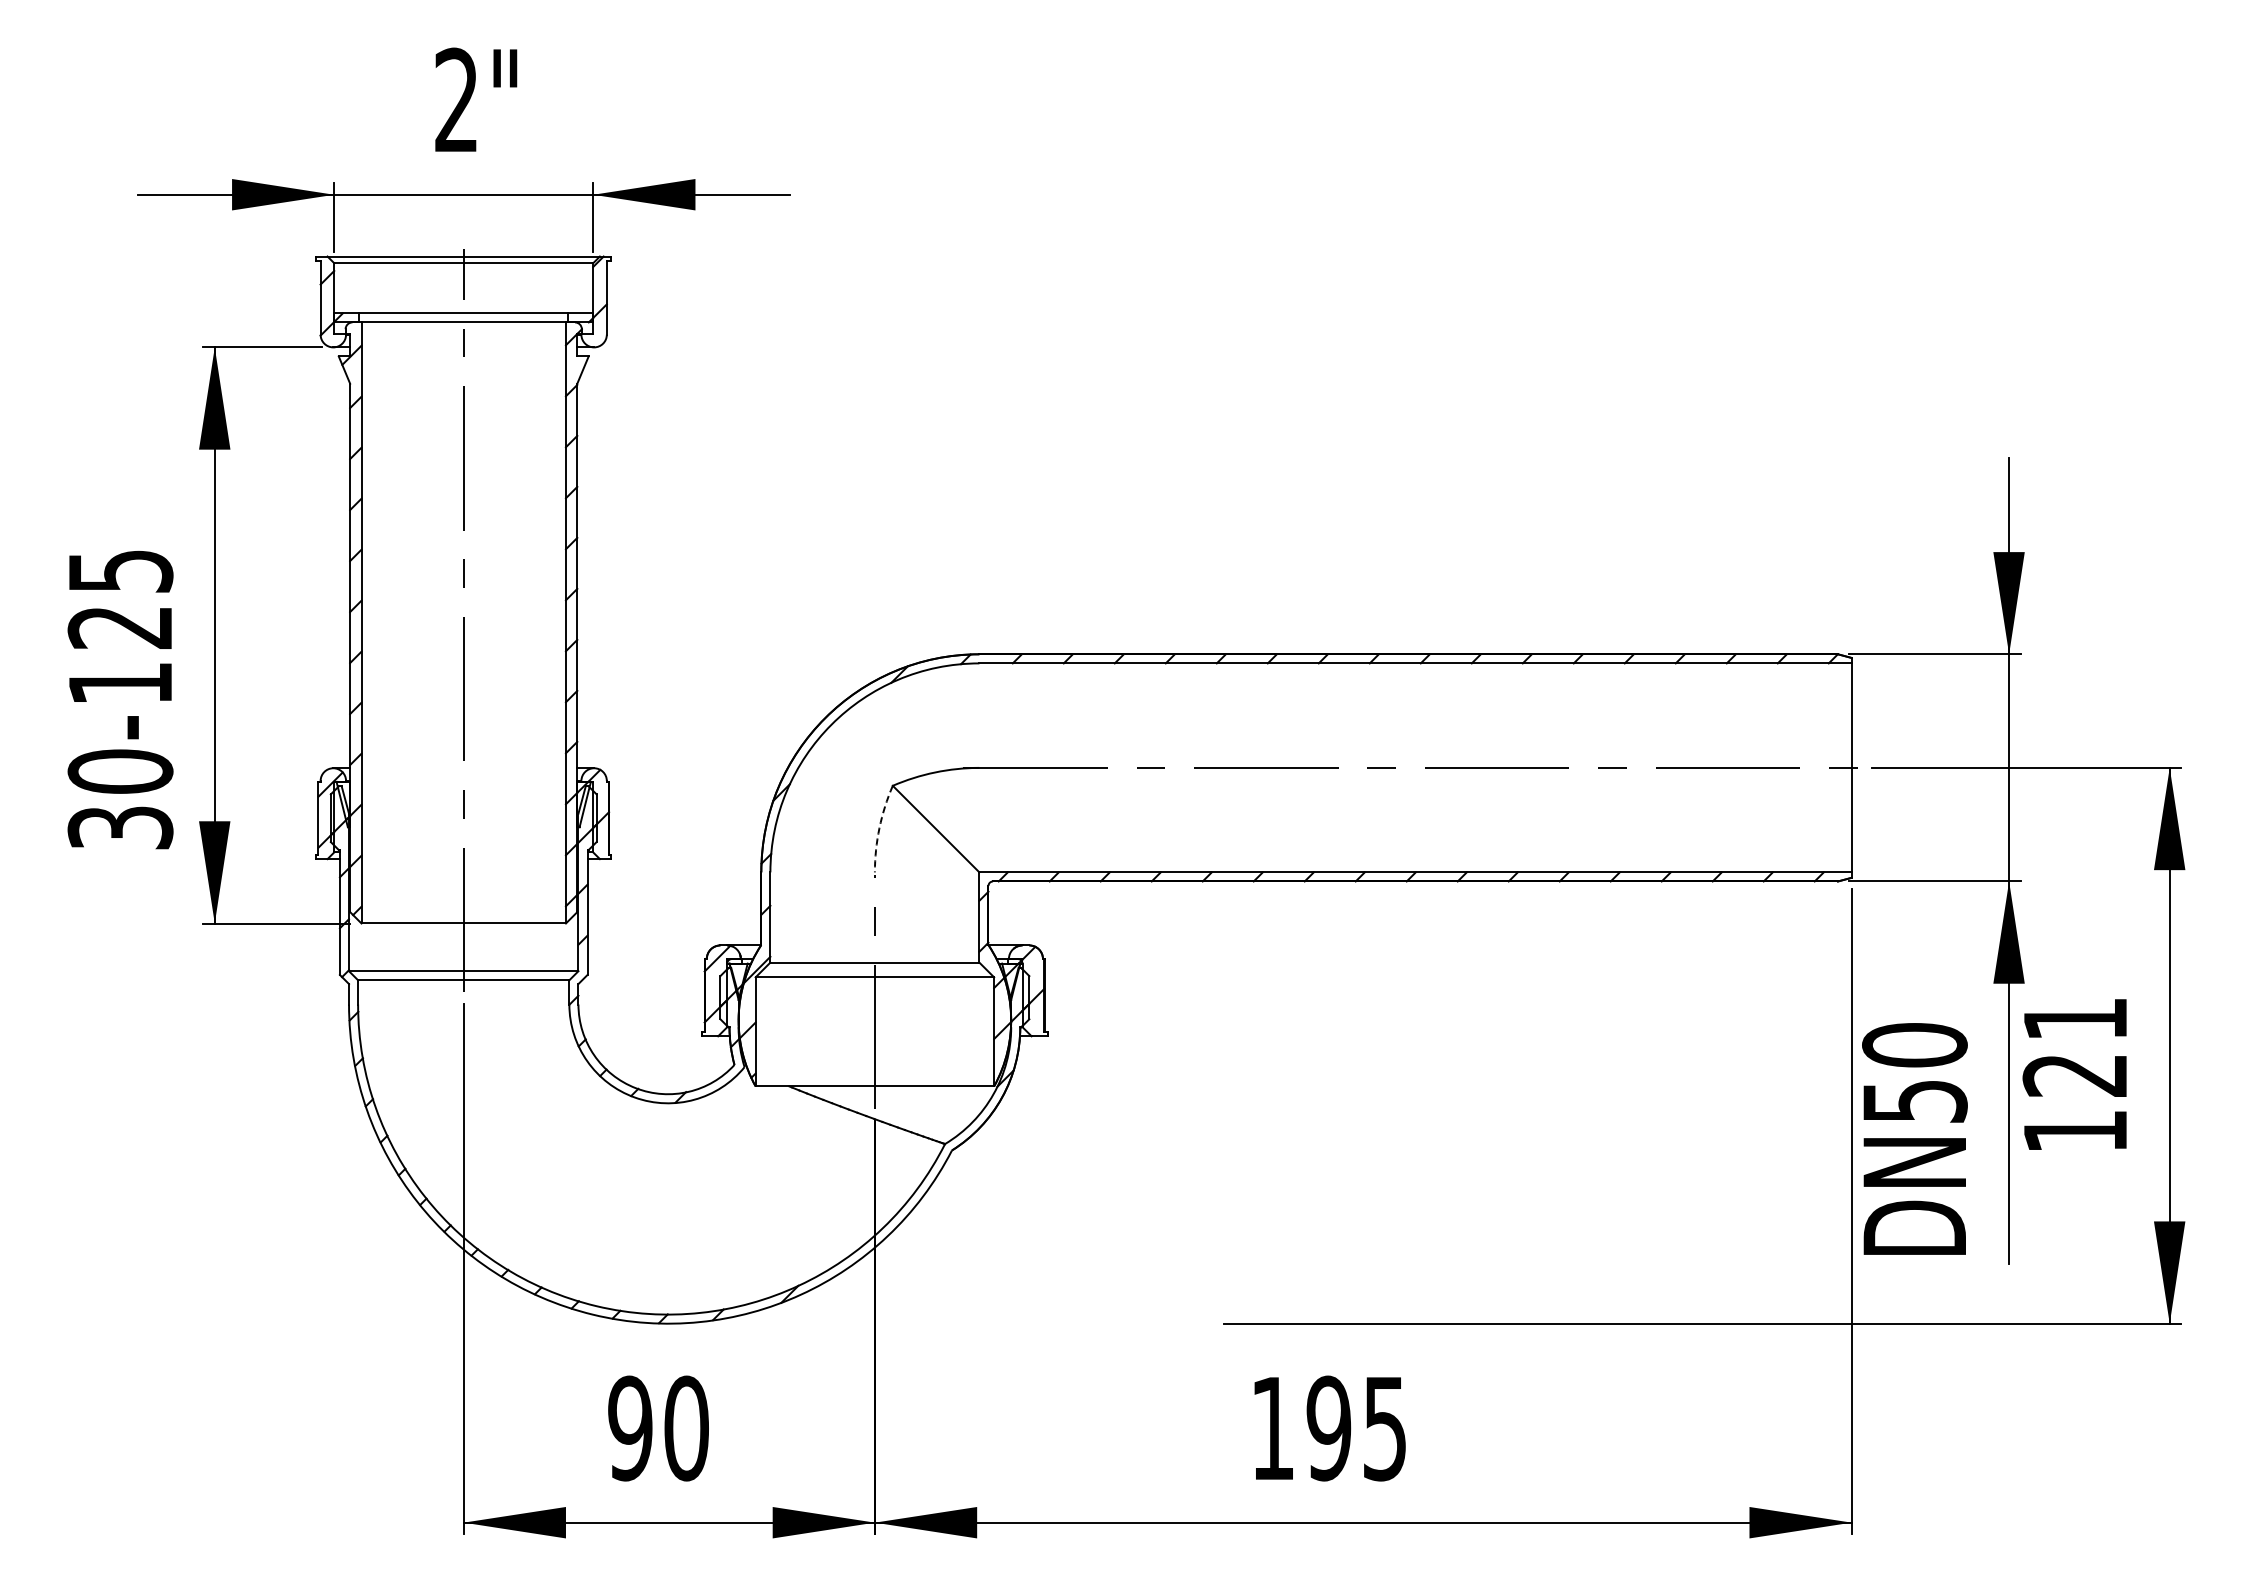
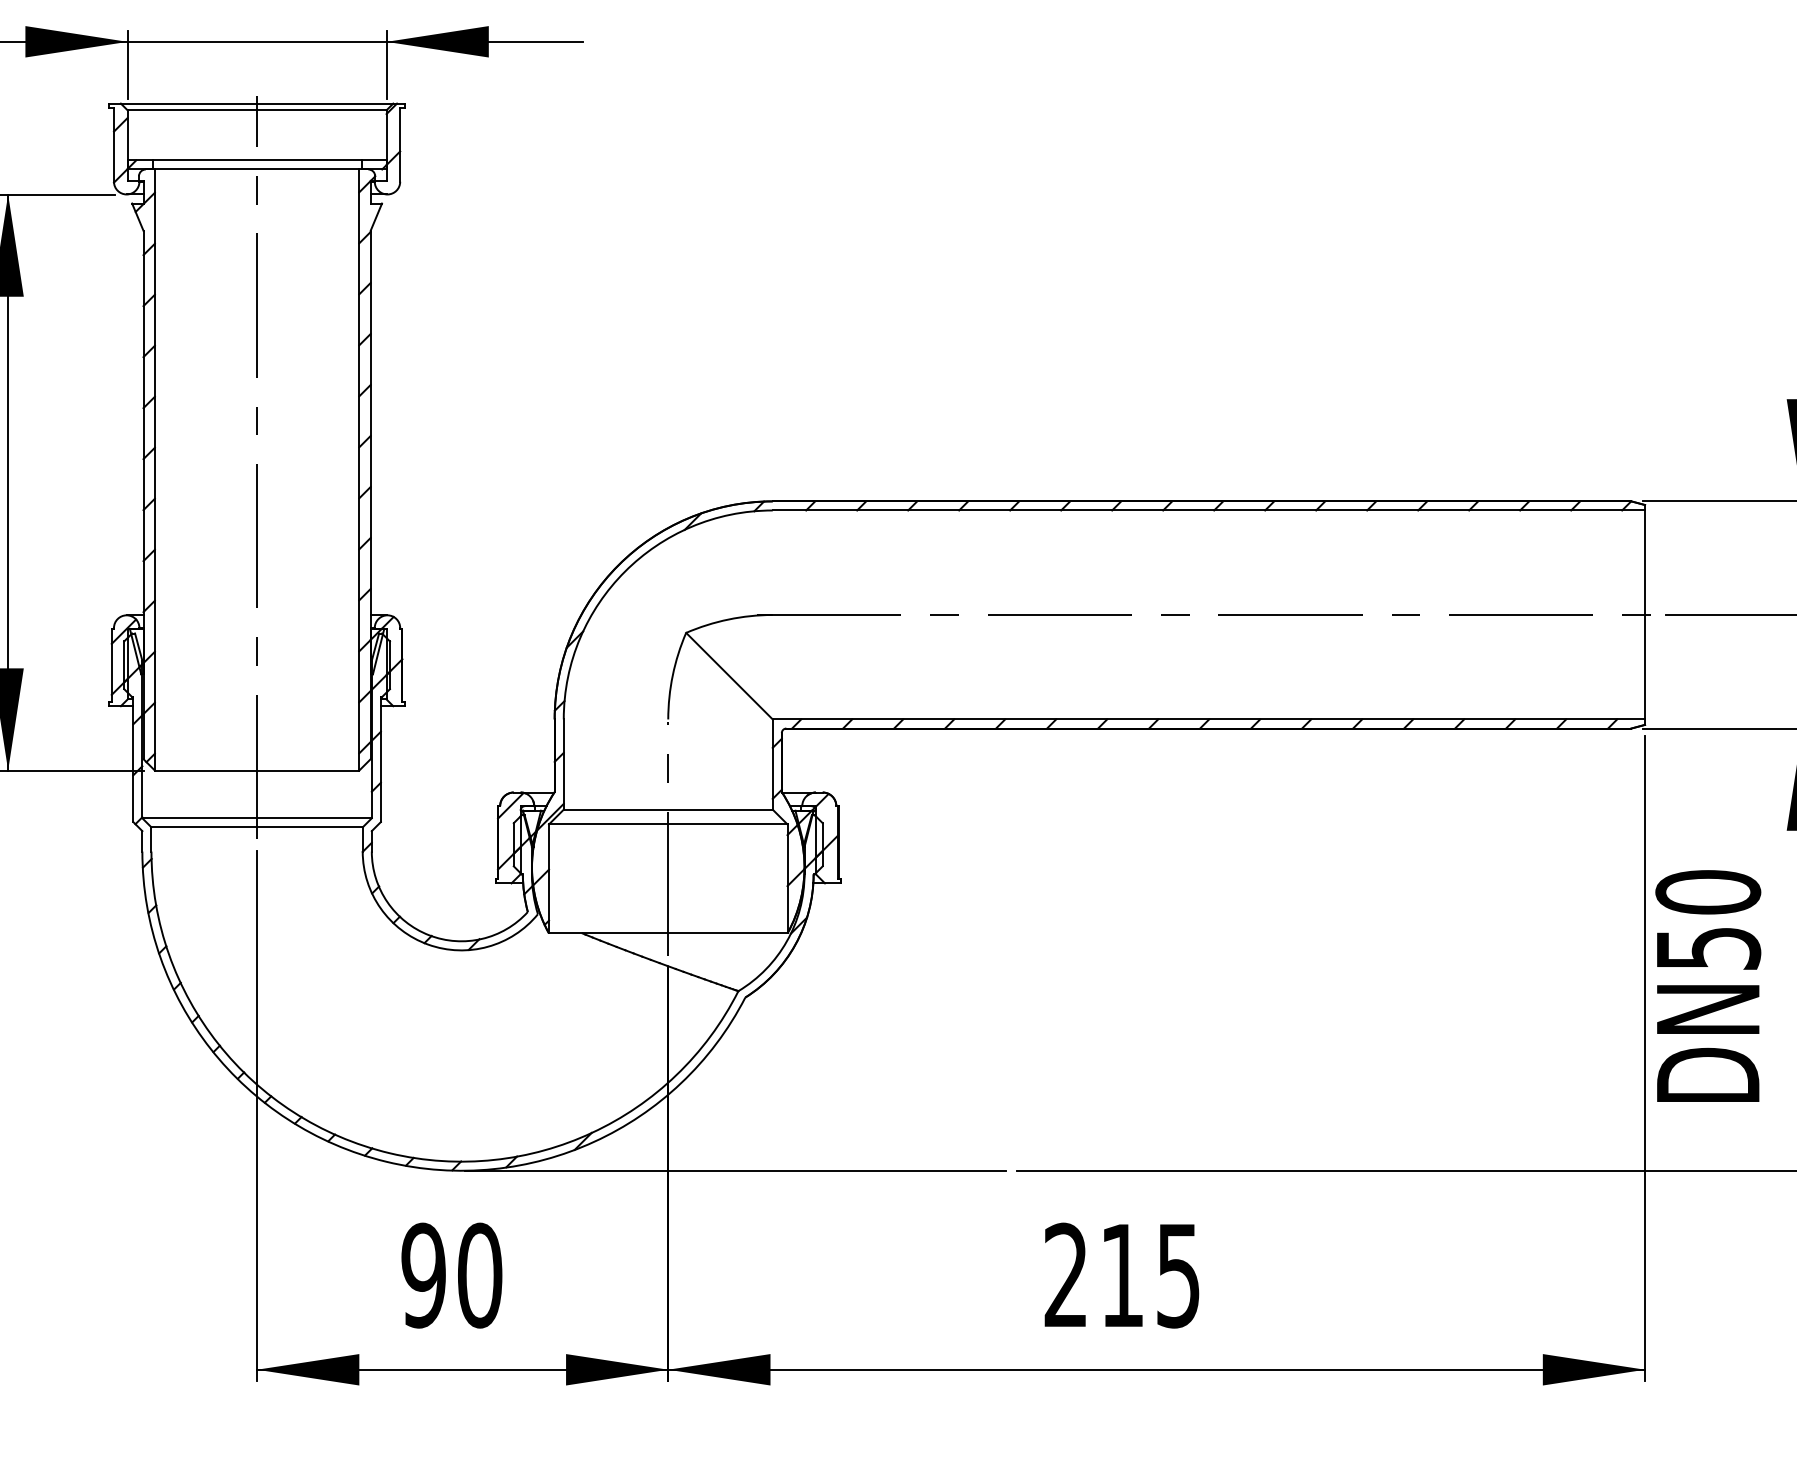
arc: (879, 828) -> (672, 675), dashed -> solid
line: (941, 1323) -> (734, 1170), added
text: (1301, 1428) -> (1094, 1275), 195 -> 215

